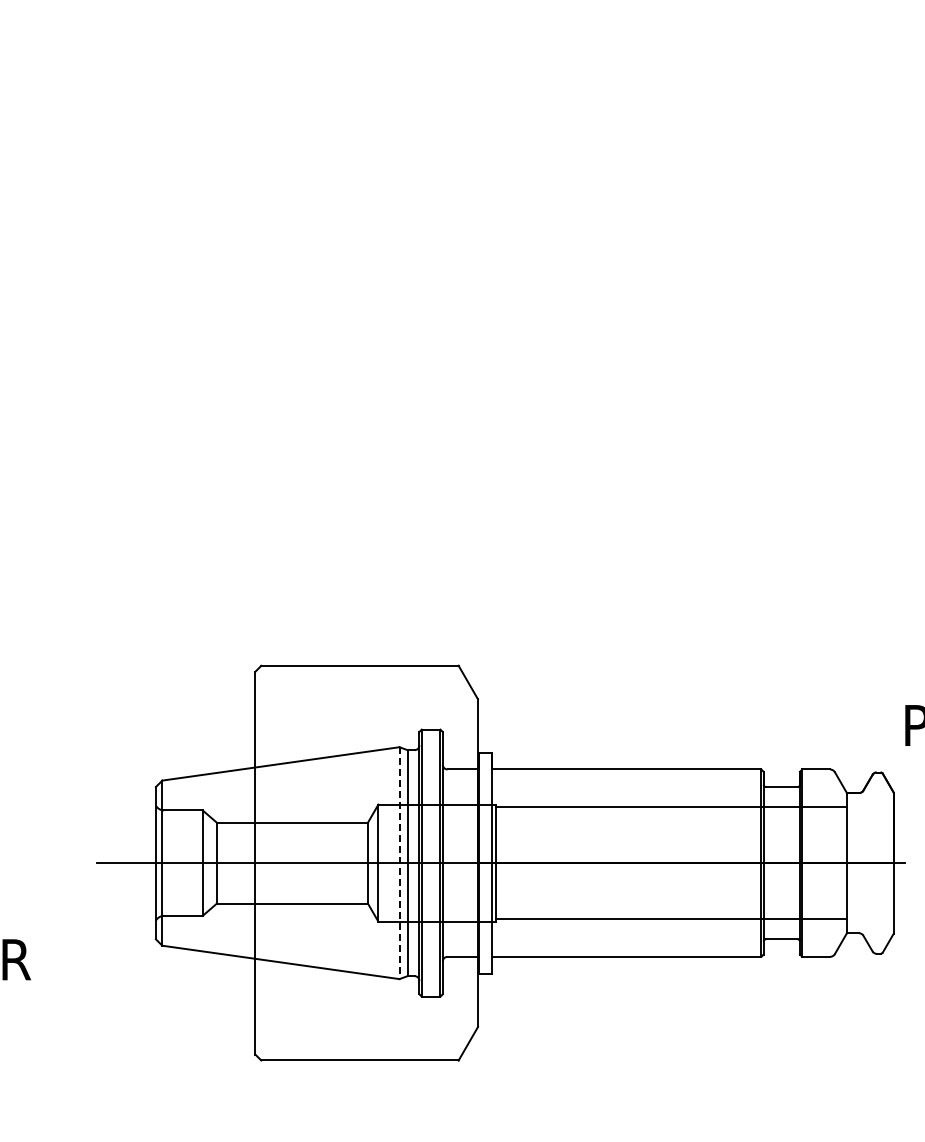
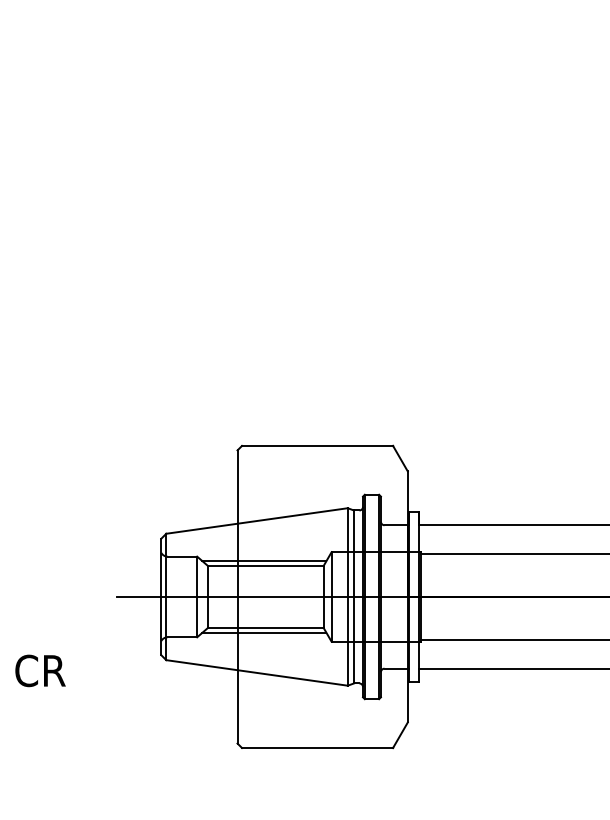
line: (290, 816) -> (264, 561), added
line: (399, 863) -> (347, 597), dashed -> solid
line: (290, 910) -> (264, 633), added

